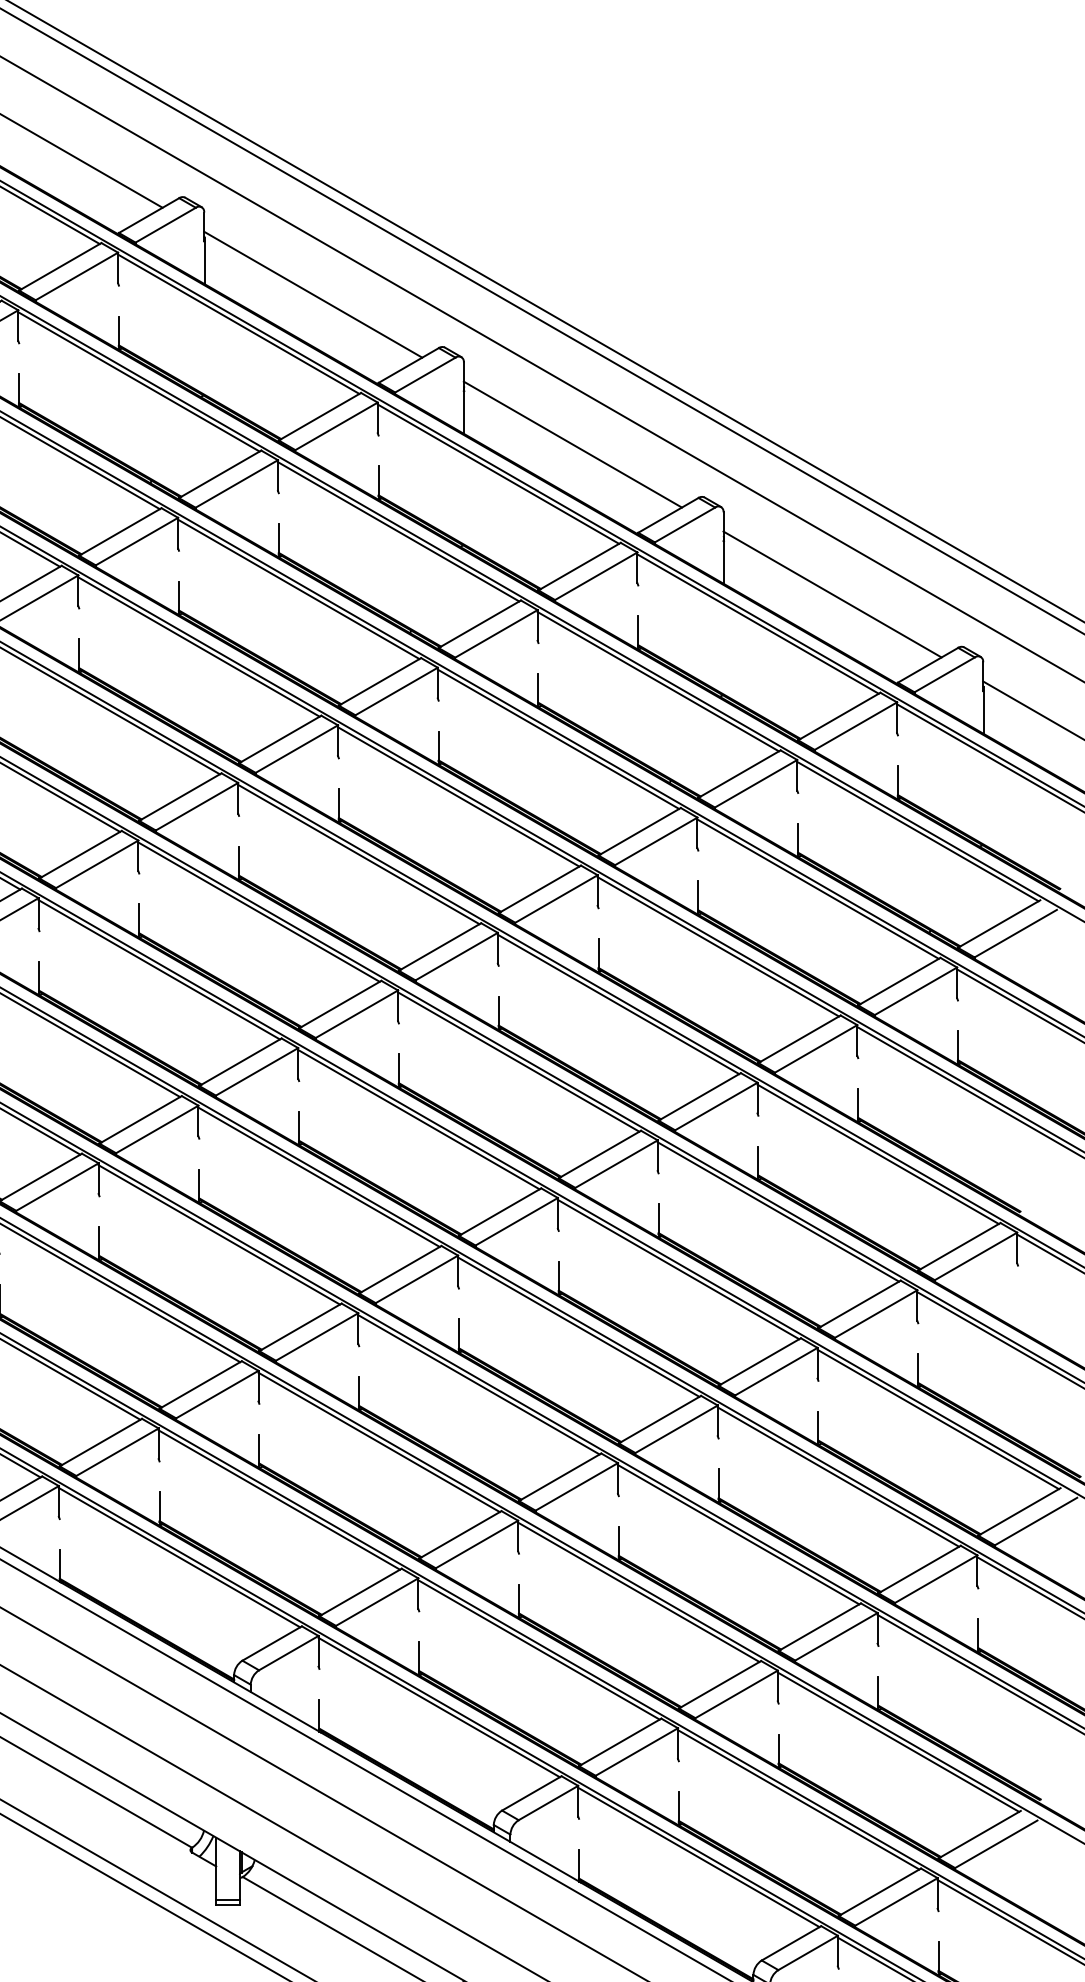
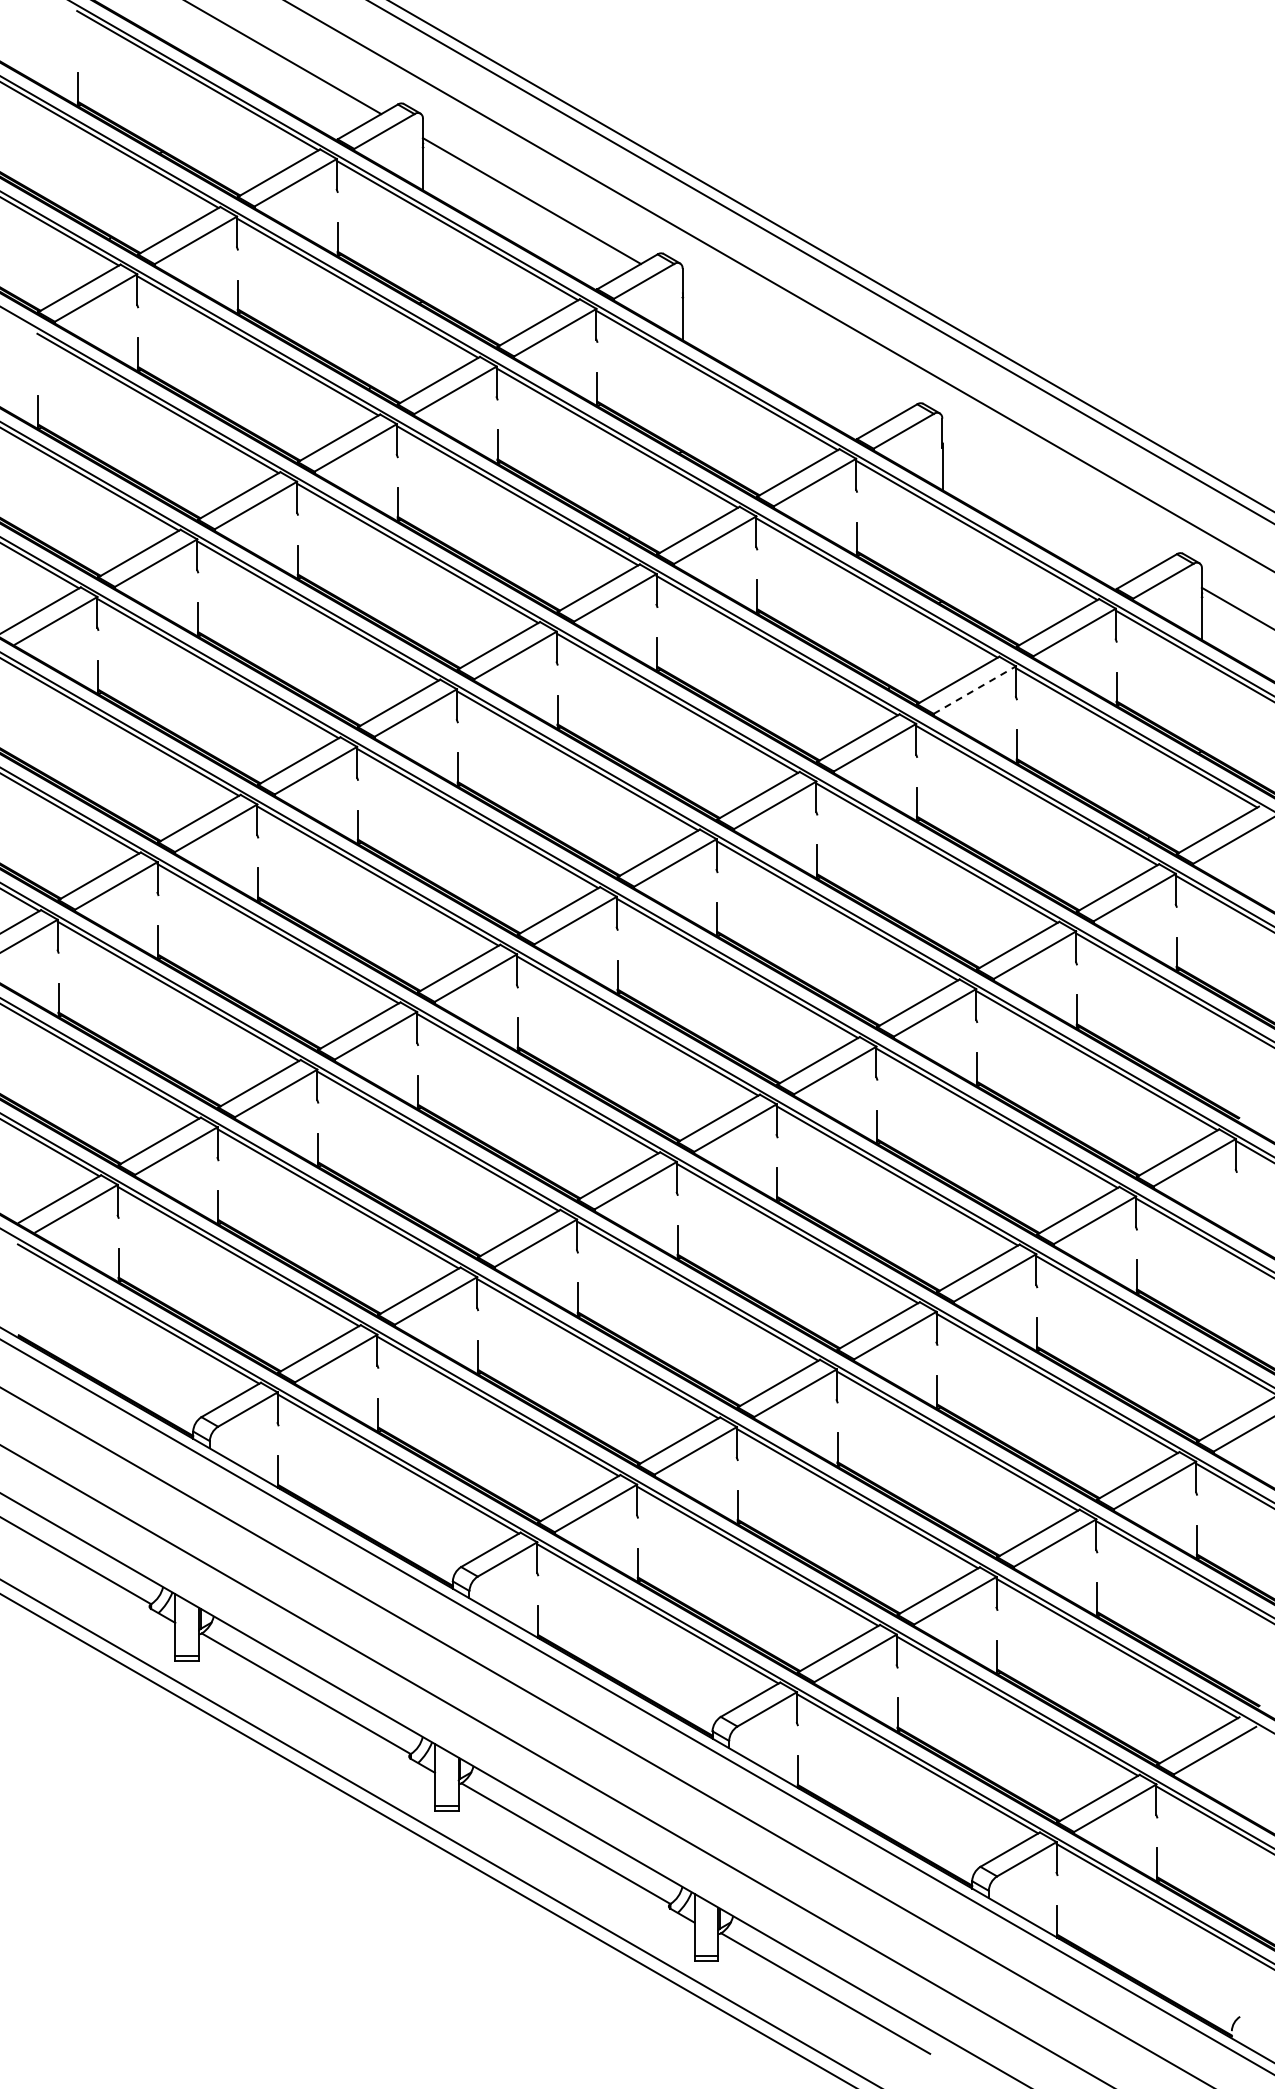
line: (572, 444) -> (791, 350), removed
line: (832, 594) -> (1051, 500), removed
line: (755, 784) -> (974, 690), solid -> dashed

